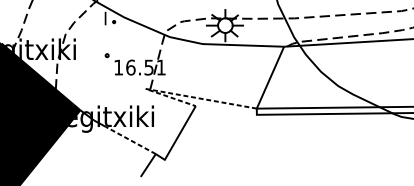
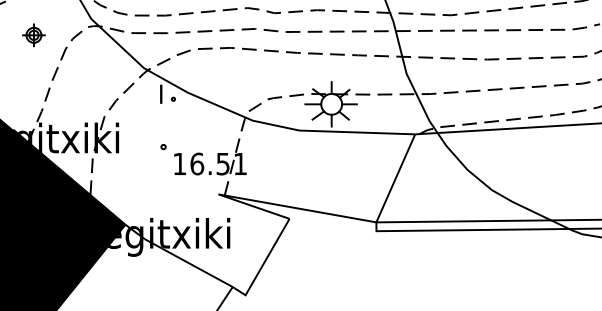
line: (174, 93) -> (259, 201), dashed -> solid
line: (130, 140) -> (196, 267), dashed -> solid

